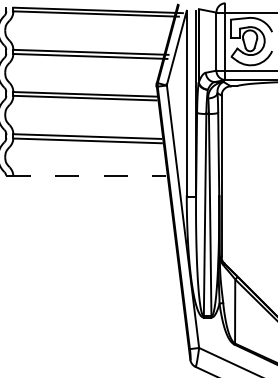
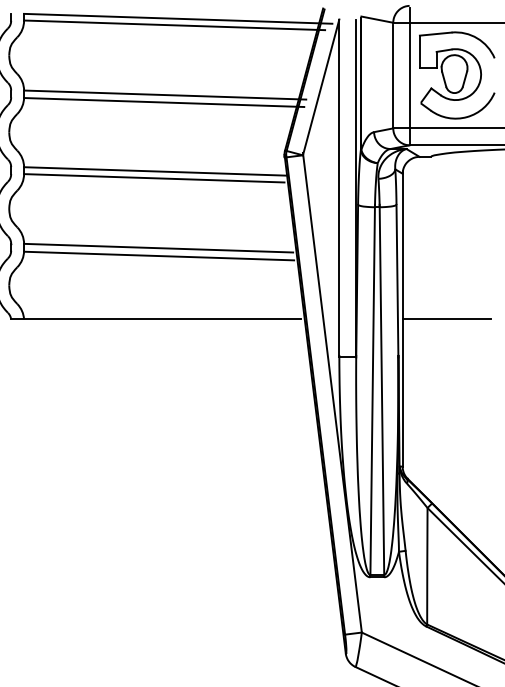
line: (86, 175) -> (157, 318), dashed -> solid
line: (245, 175) -> (446, 318), added

